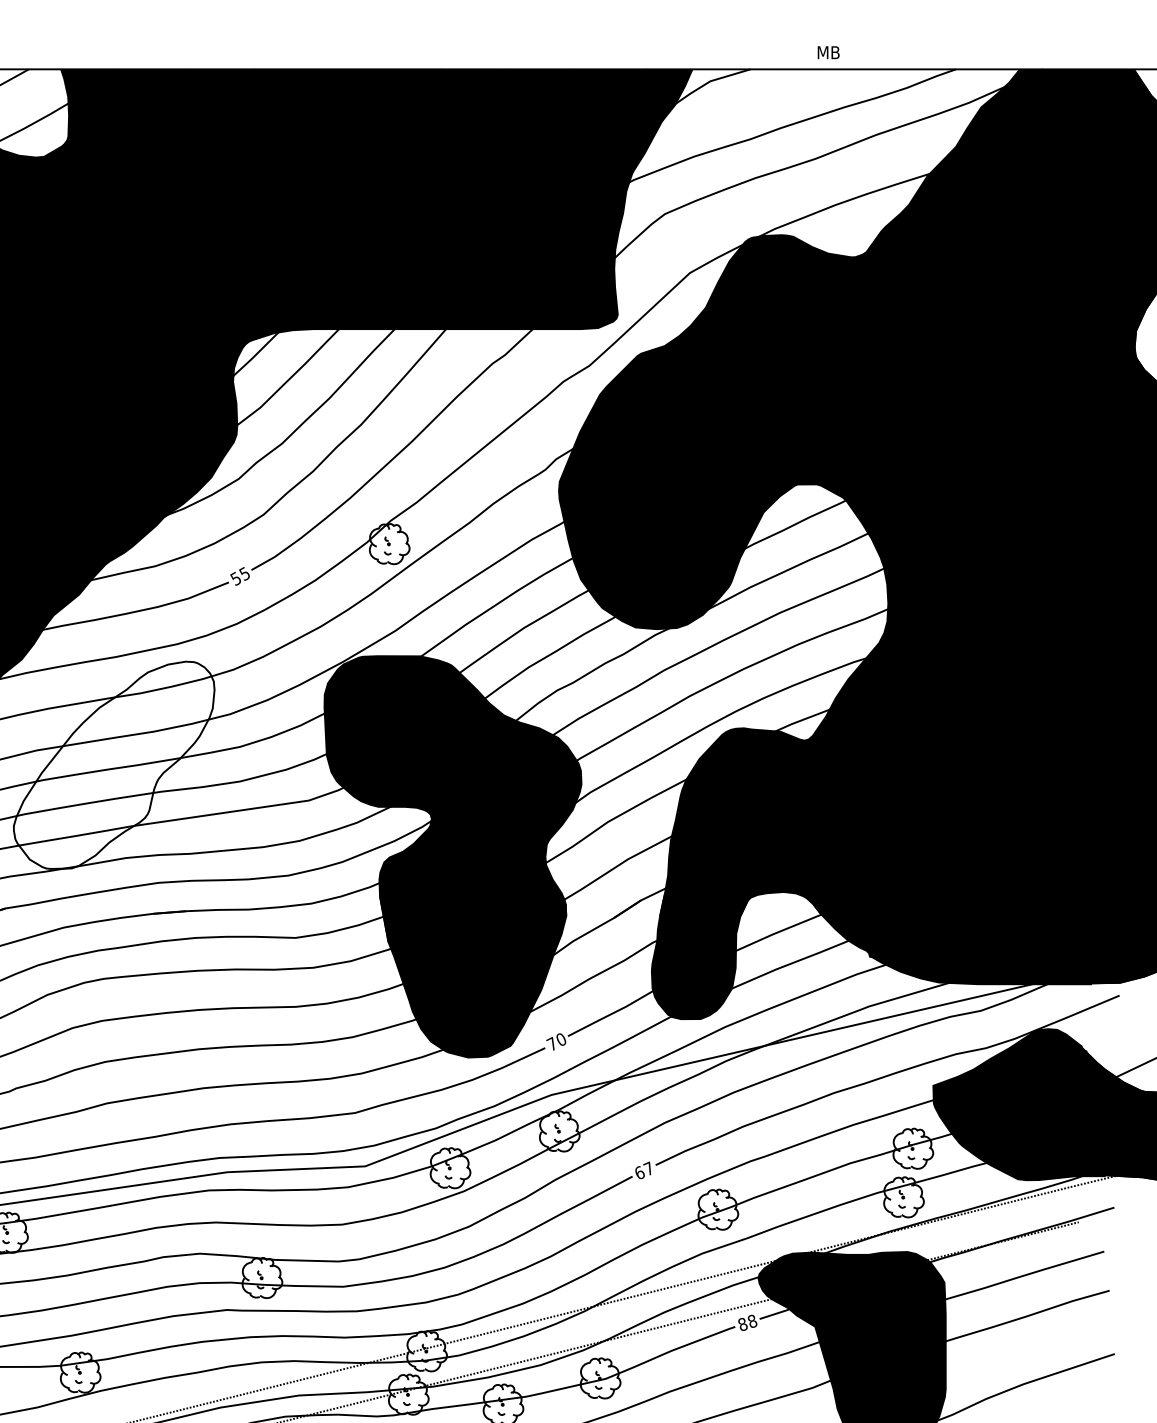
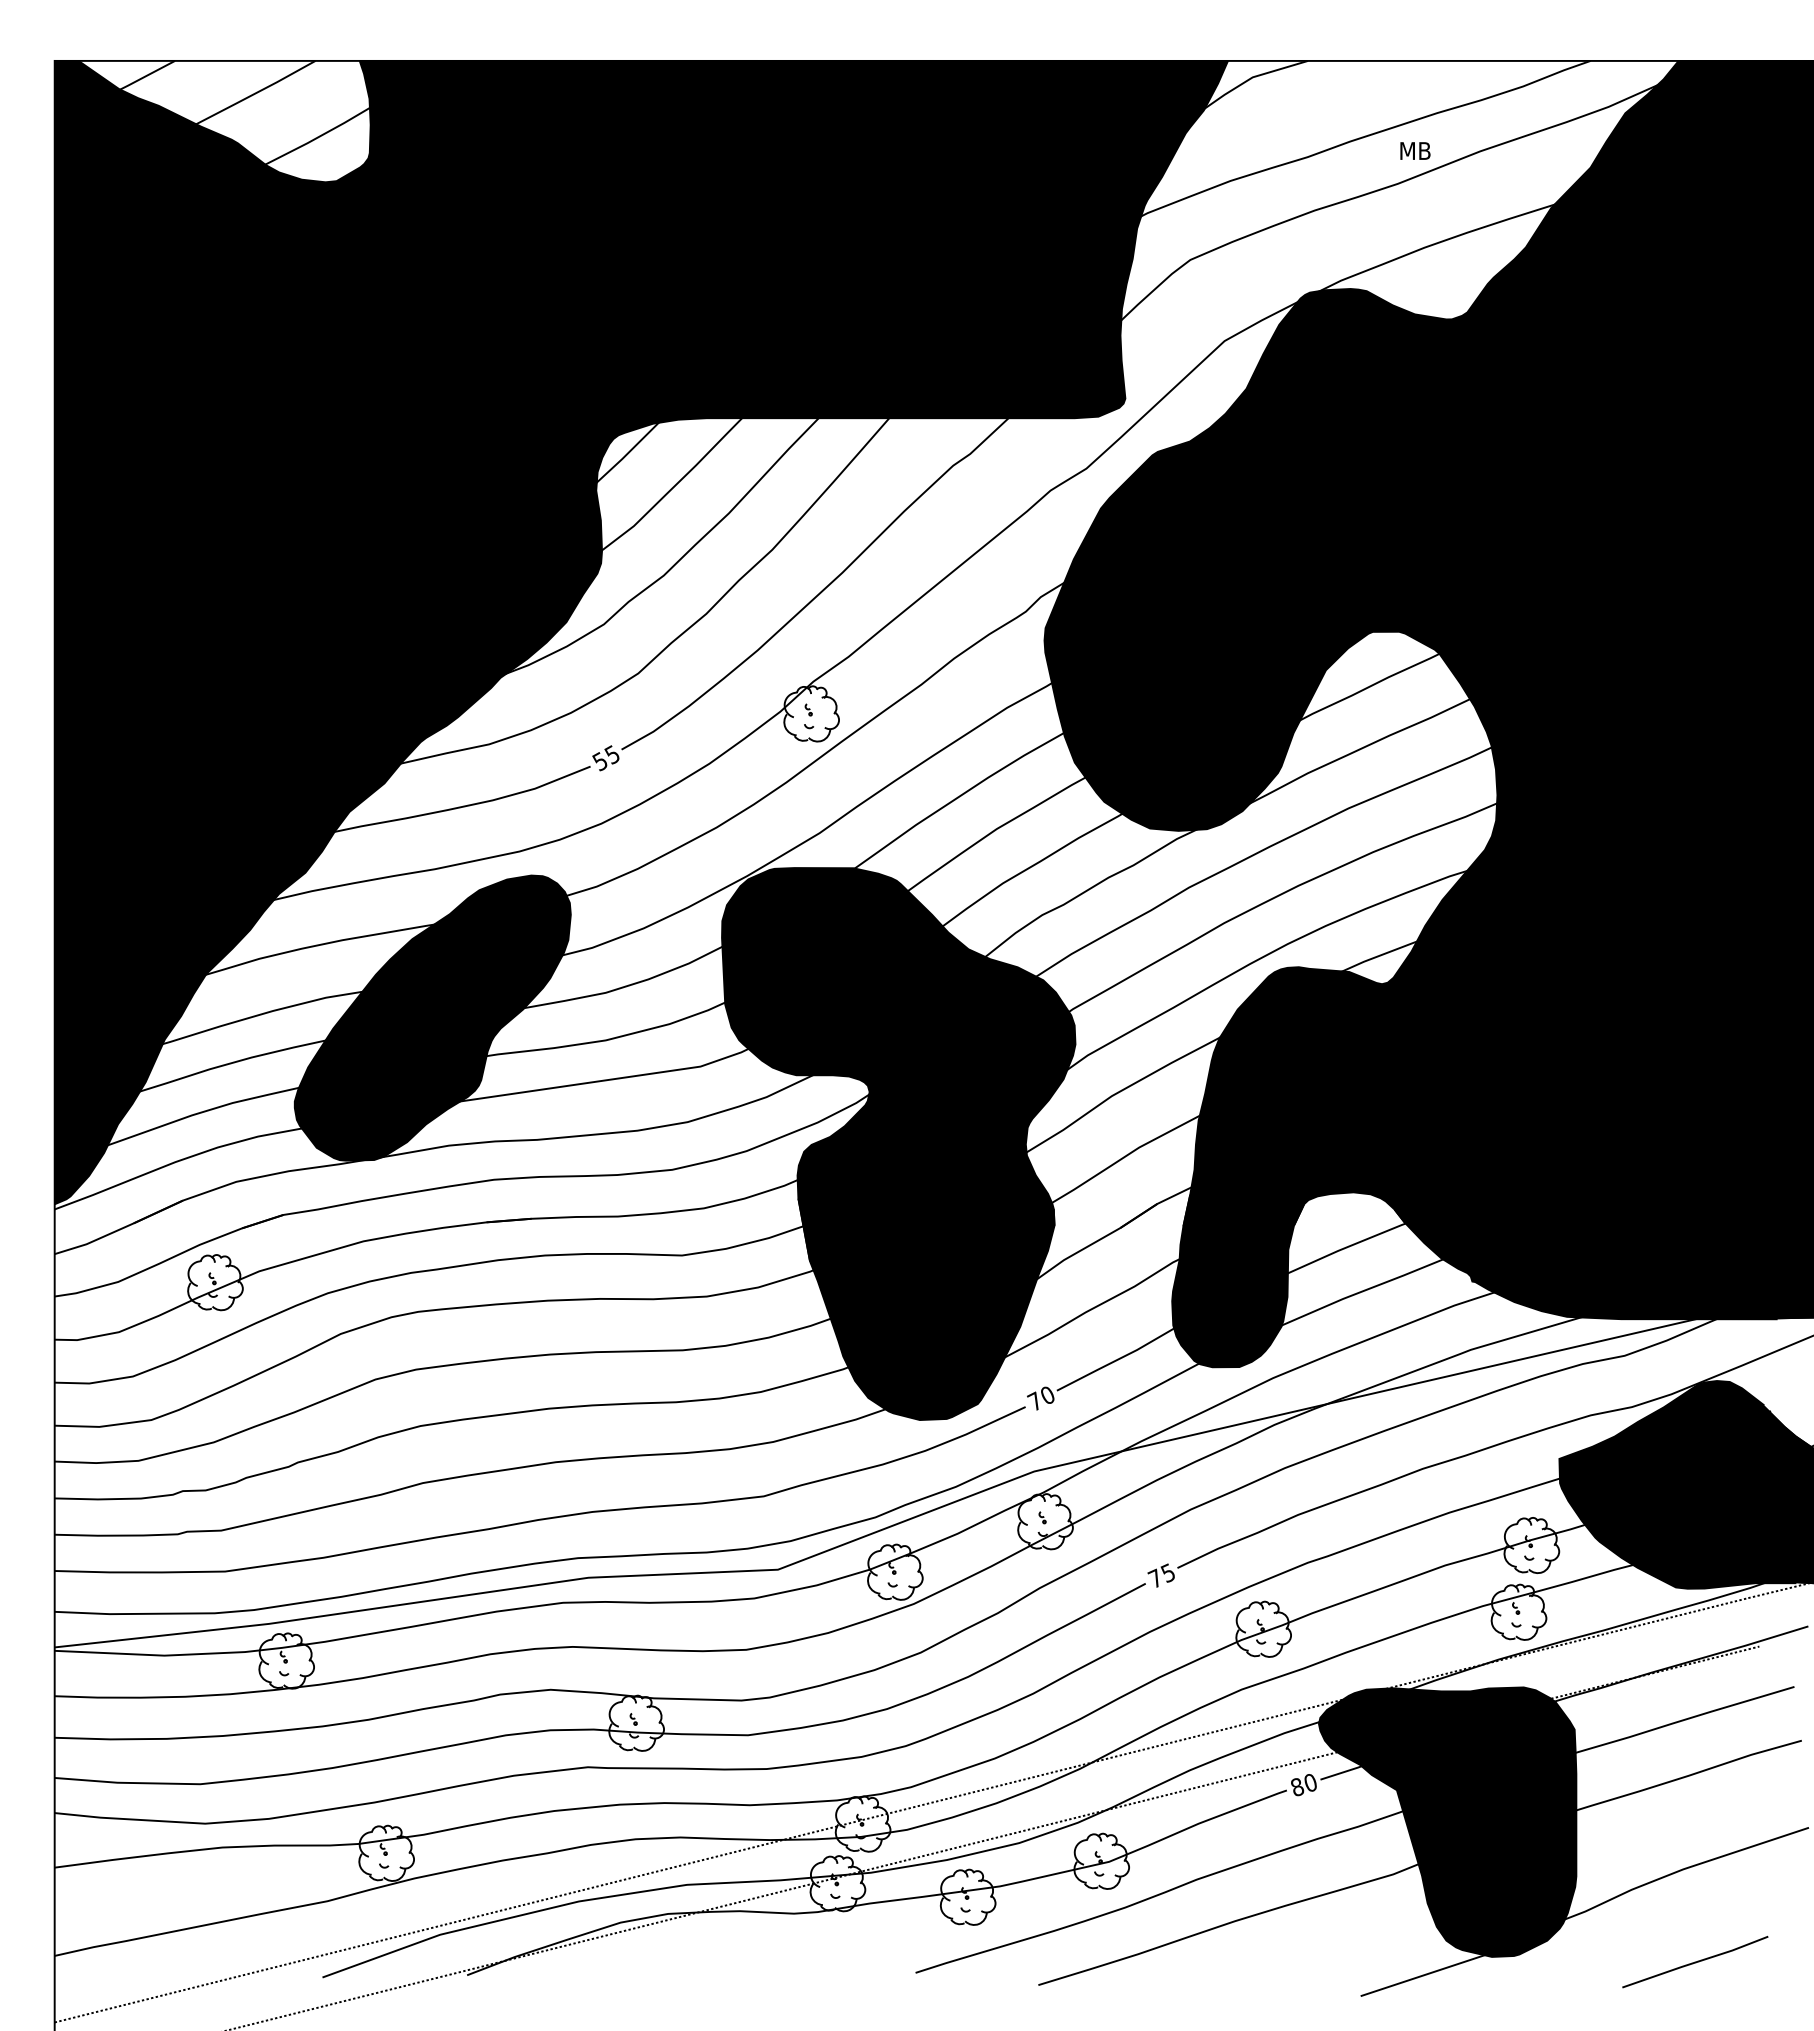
text: (828, 52) -> (1415, 150), moved
fill: (114, 764) -> (432, 1017), added
text: (643, 1170) -> (1160, 1575), 67 -> 75
text: (752, 1321) -> (1310, 1782), 88 -> 80

